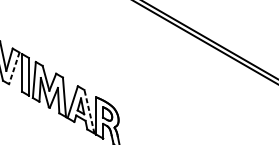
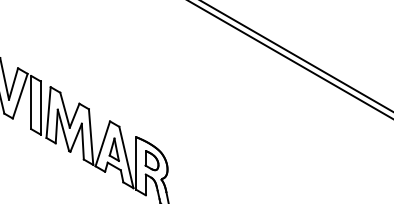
line: (14, 68) -> (20, 96), dashed -> solid
line: (89, 111) -> (126, 157), dashed -> solid

